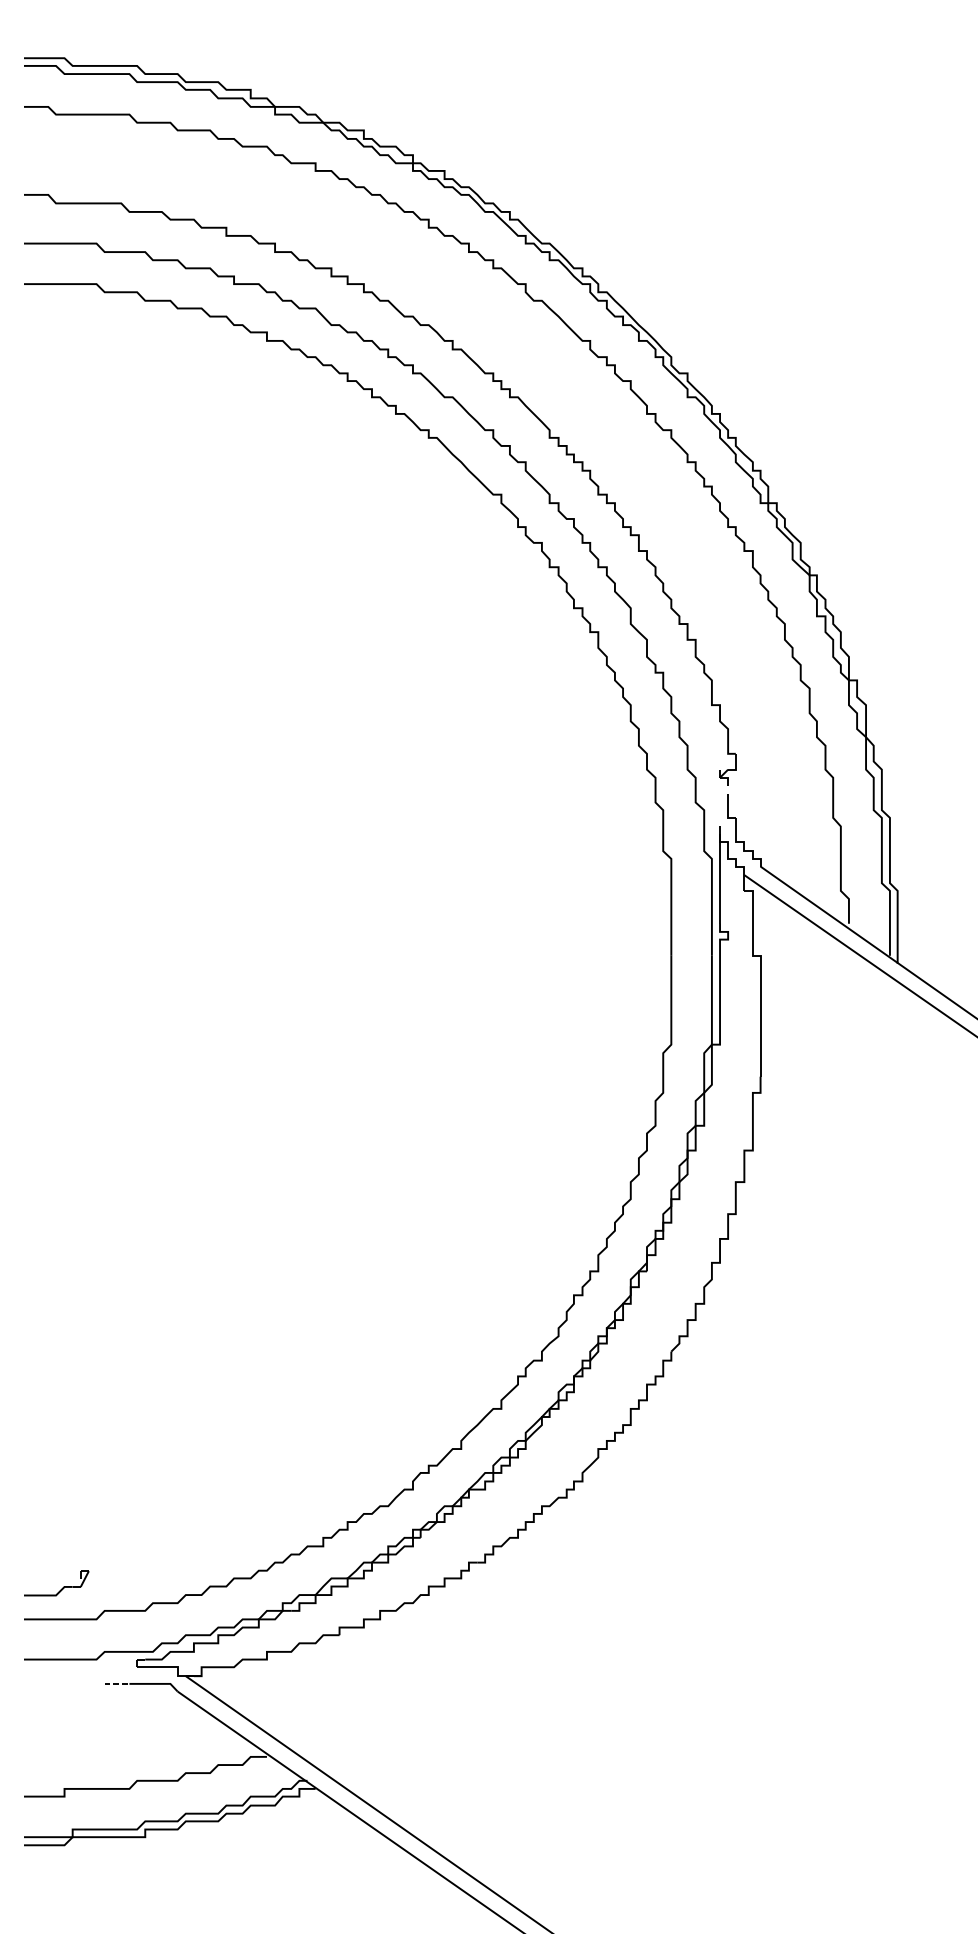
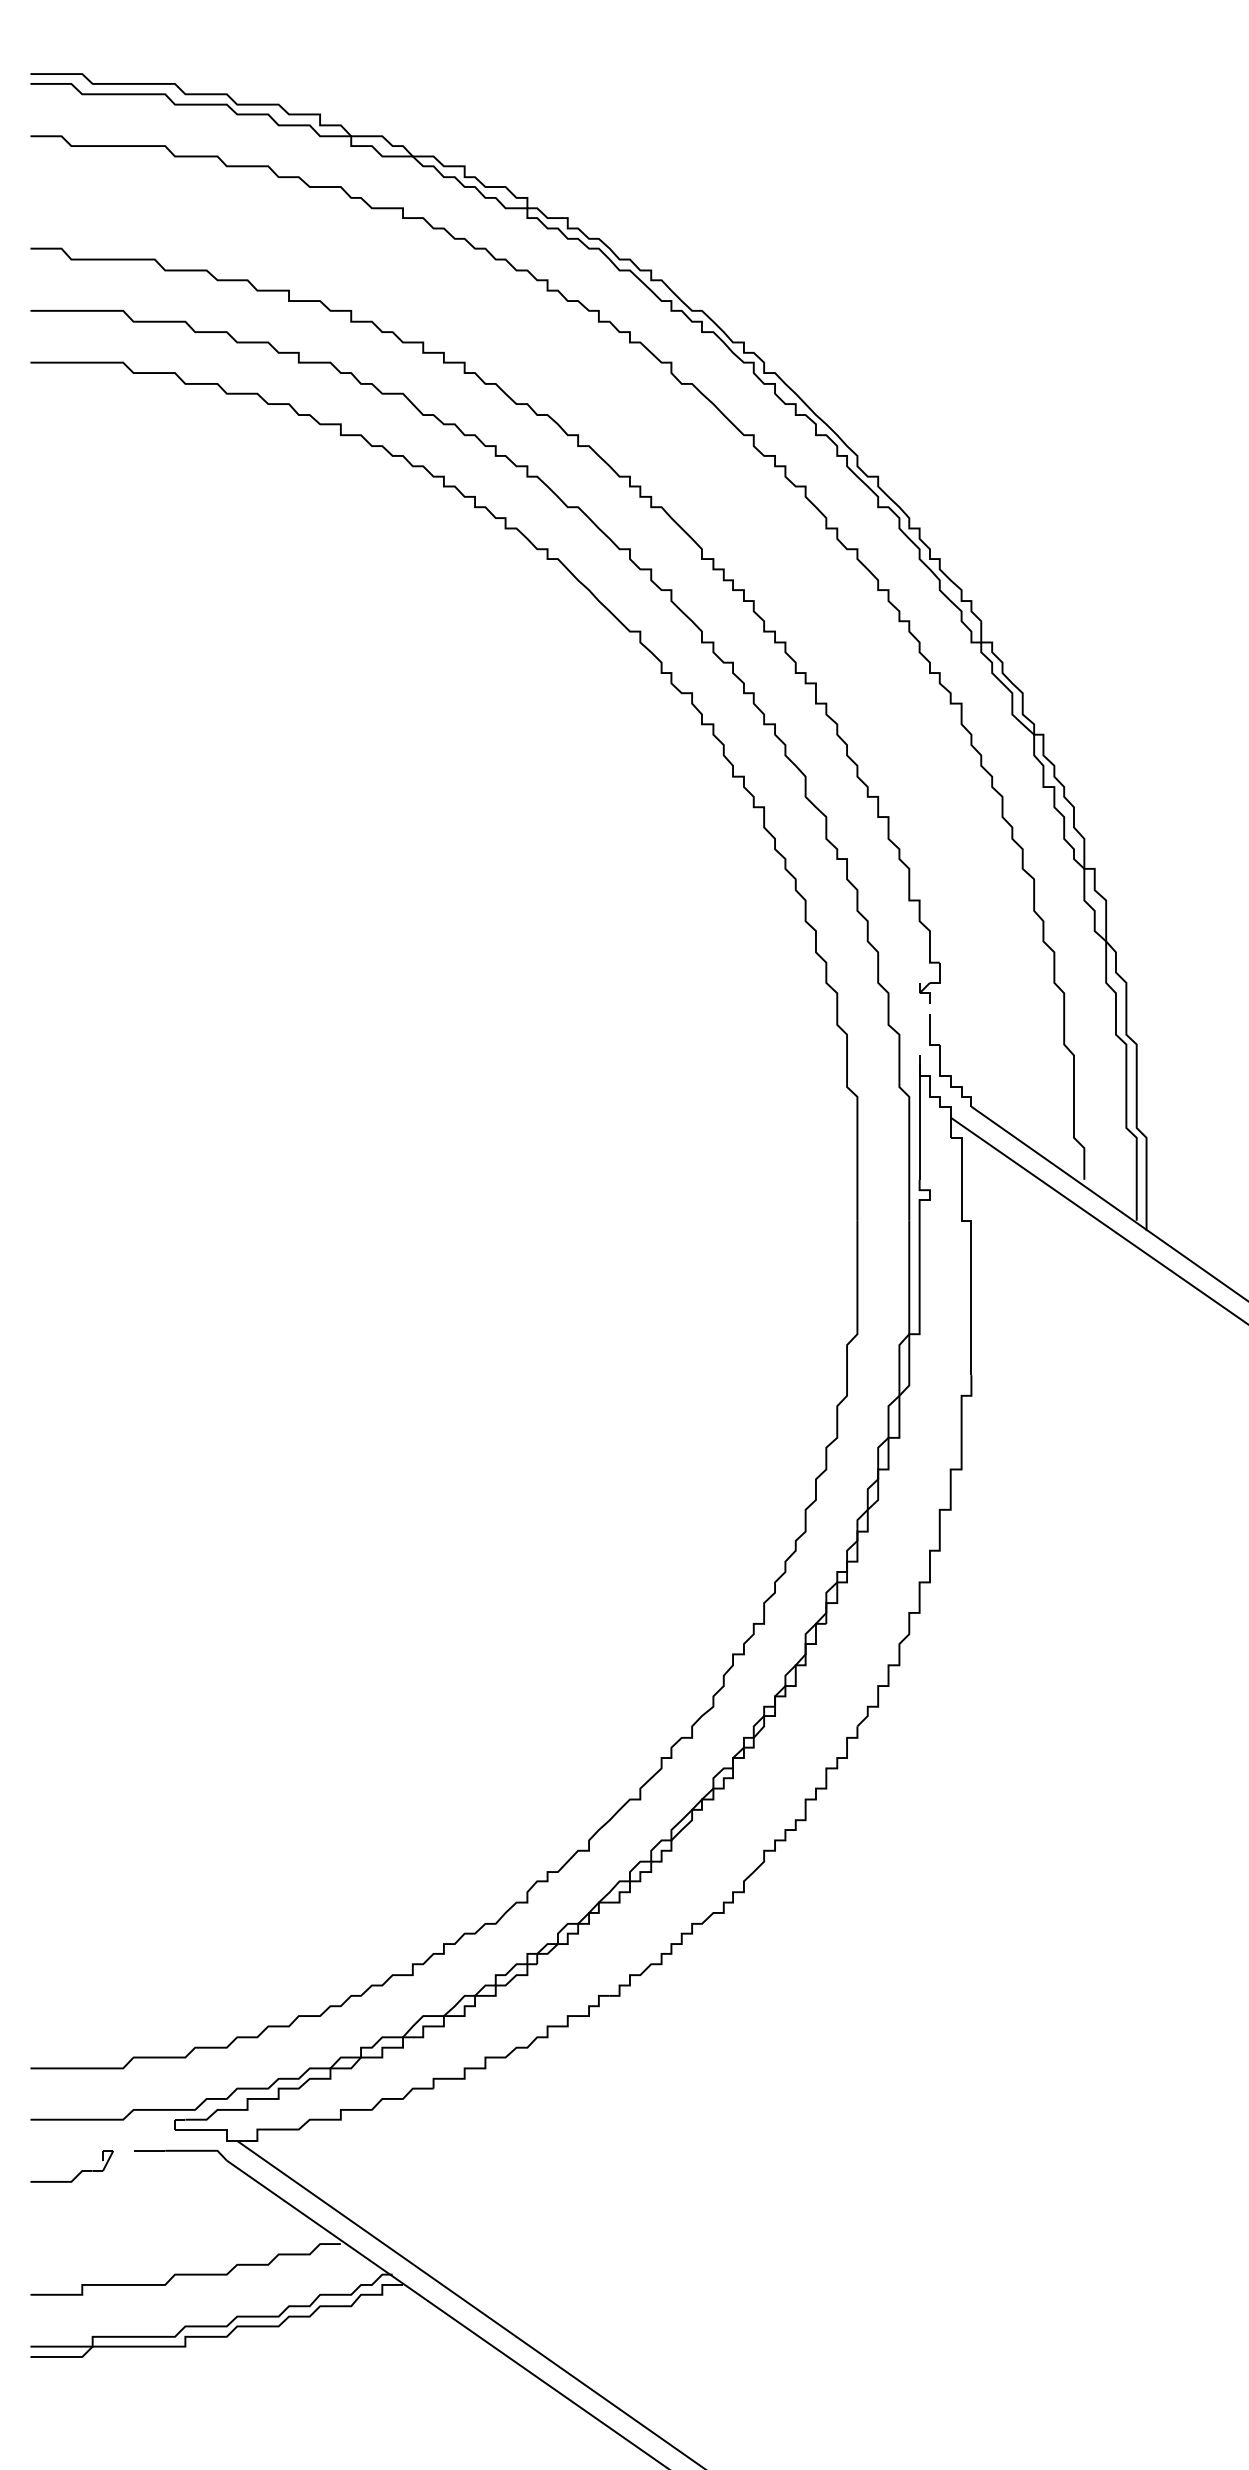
part: (61, 1588) -> (78, 2173), moved
line: (117, 1683) -> (150, 2150), dashed -> solid

